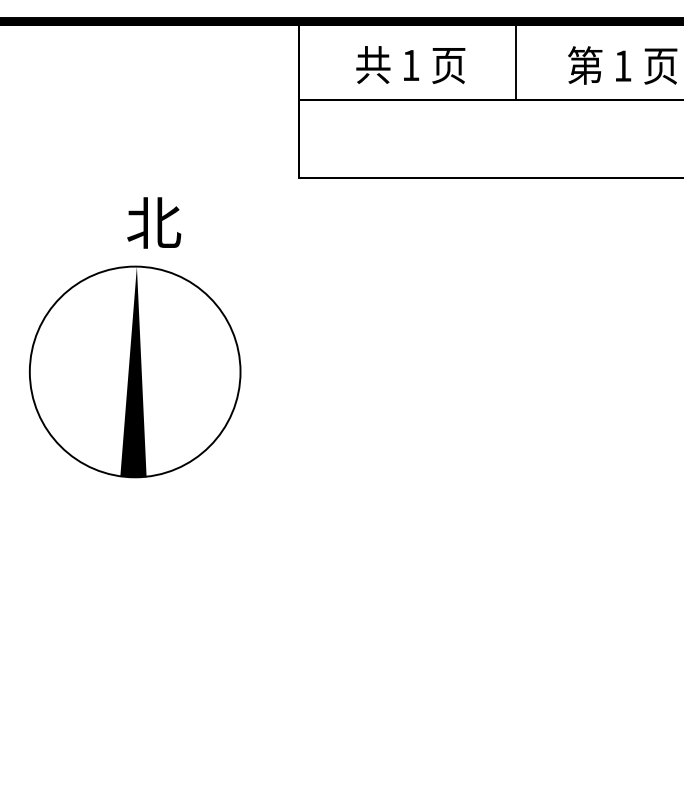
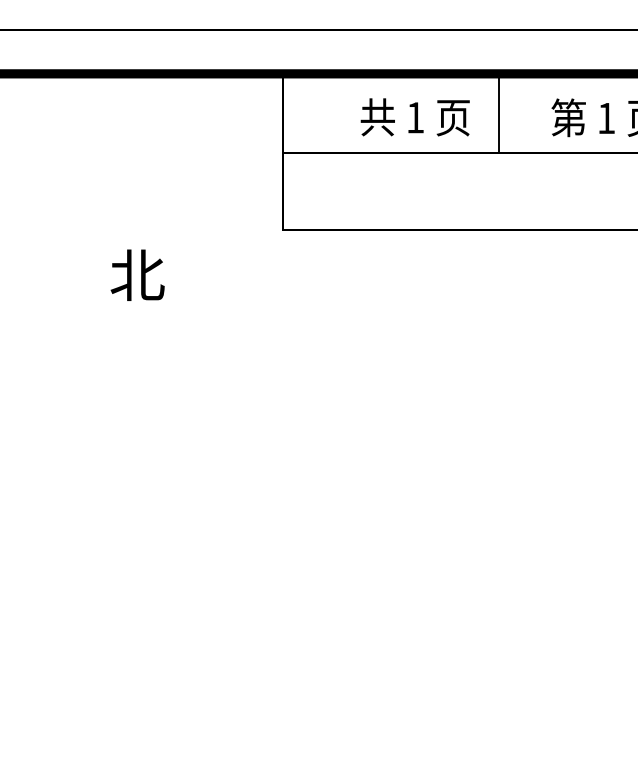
text: (410, 64) -> (415, 116), moved
part: (134, 371) -> (118, 423), removed

